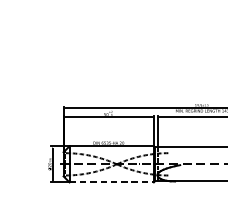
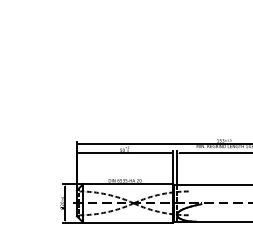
line: (111, 182) -> (128, 222), dashed -> solid

